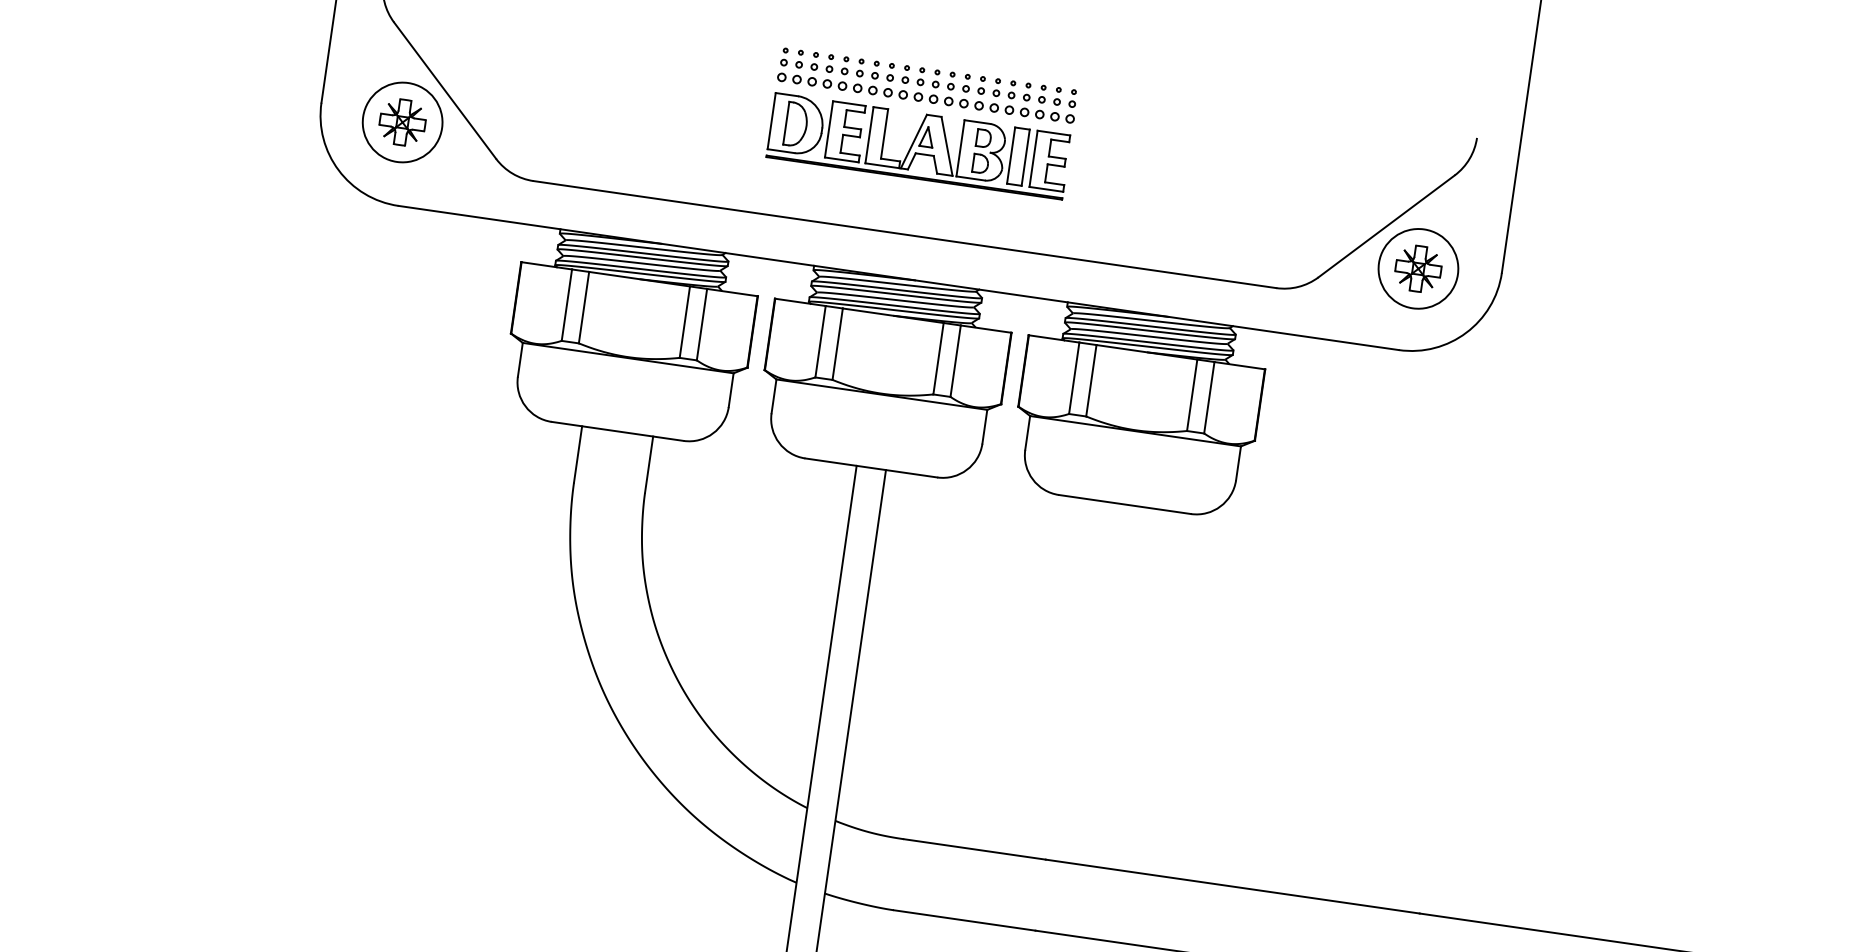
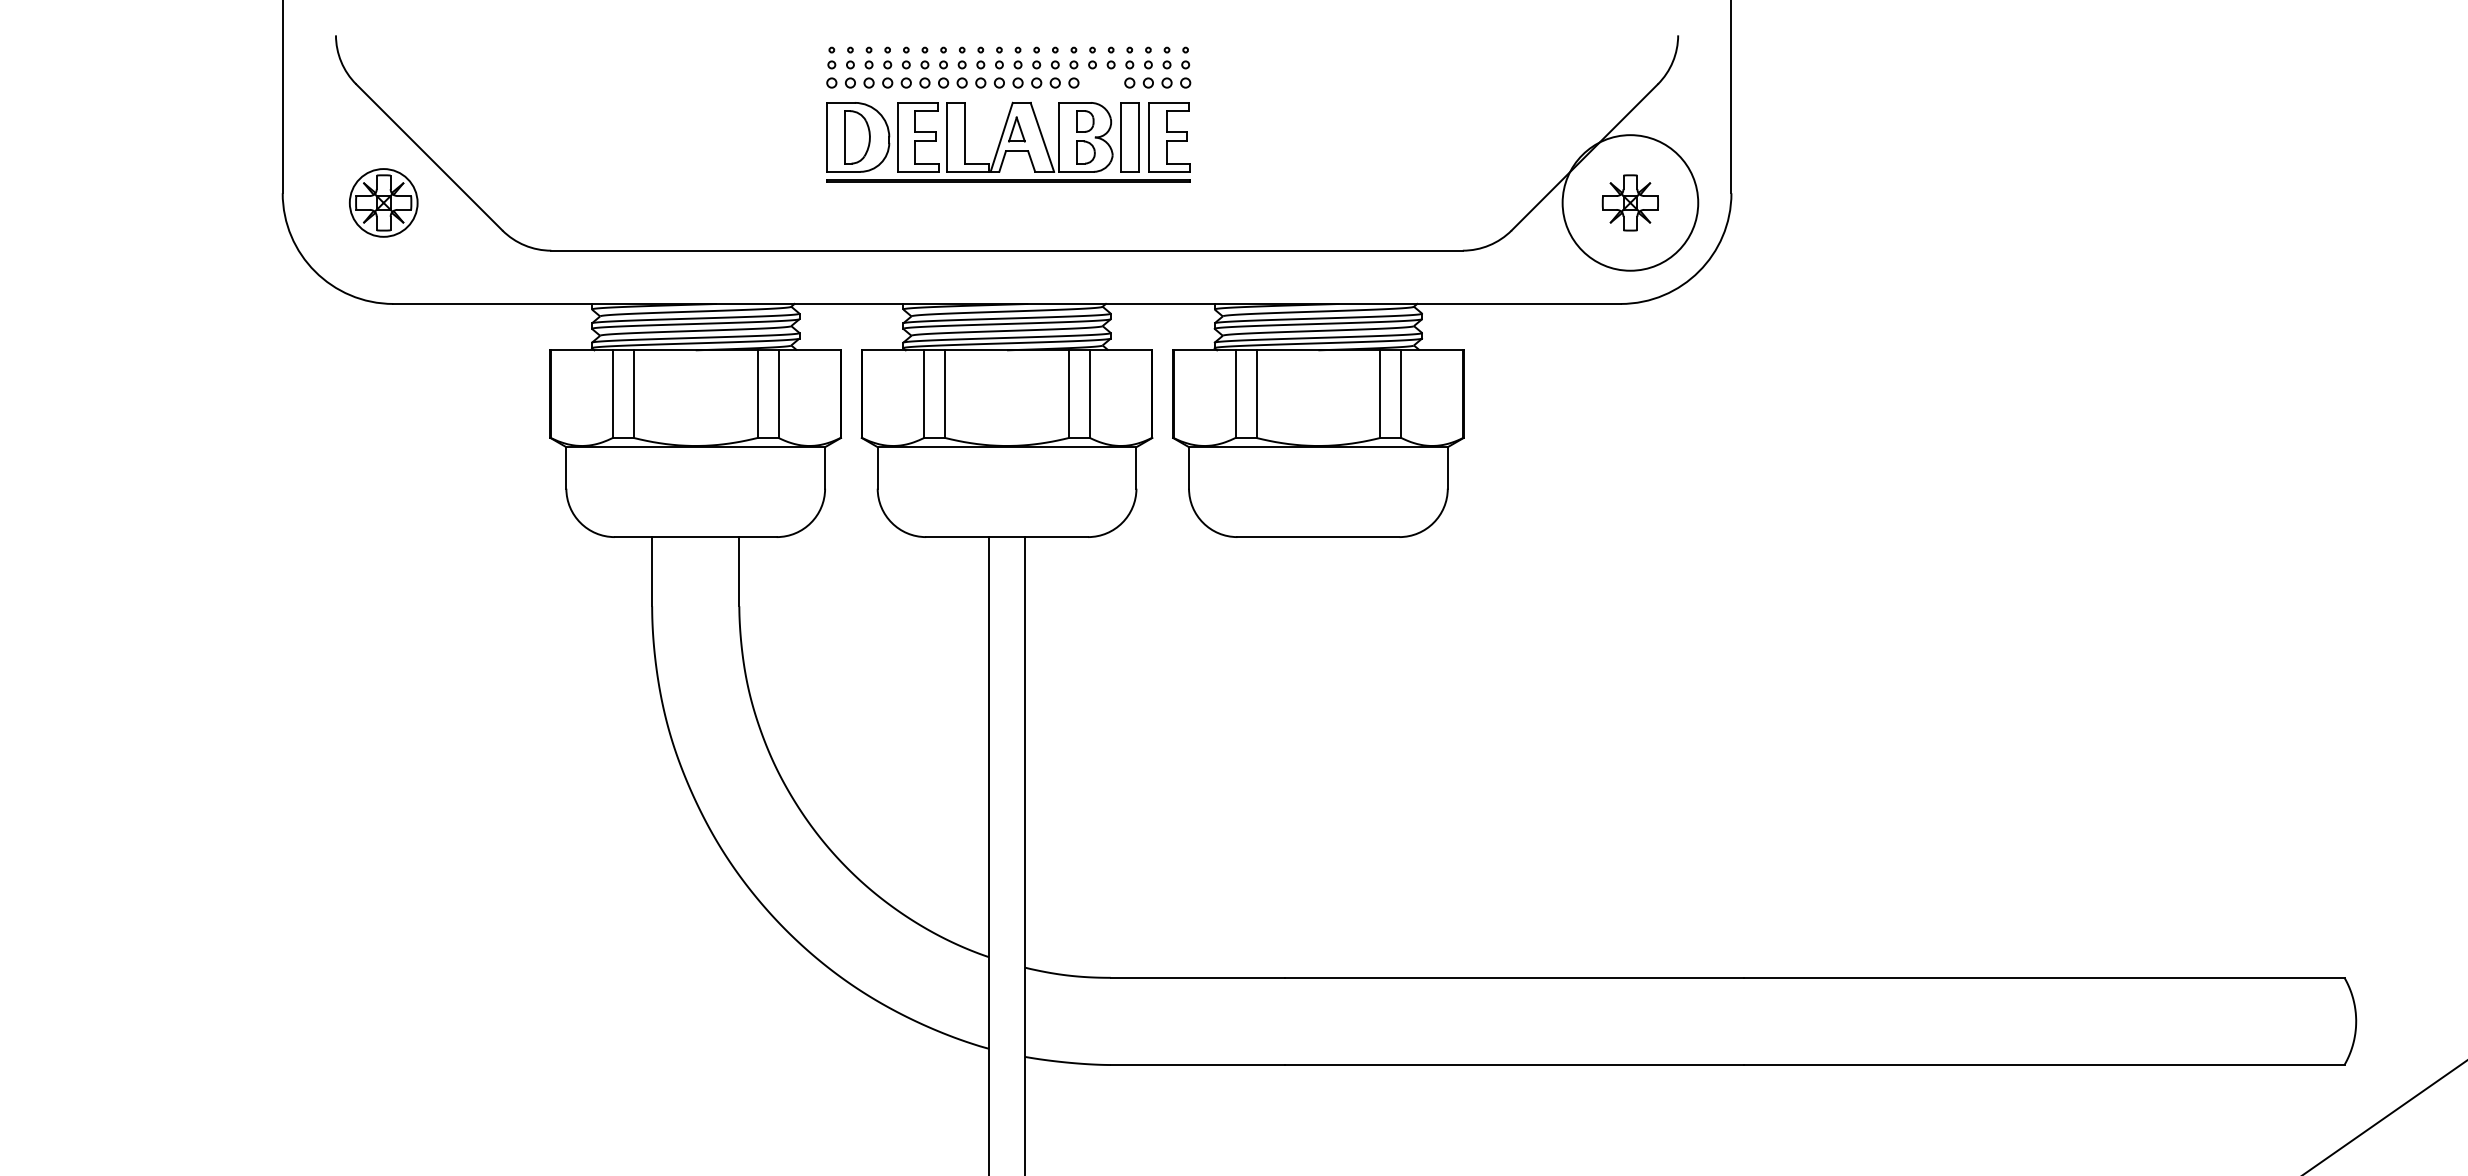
part: (1001, 108) -> (1101, 82), removed
circle: (402, 122) -> (383, 202), size x0.7
circle: (1418, 268) -> (1630, 202), size x1.4

